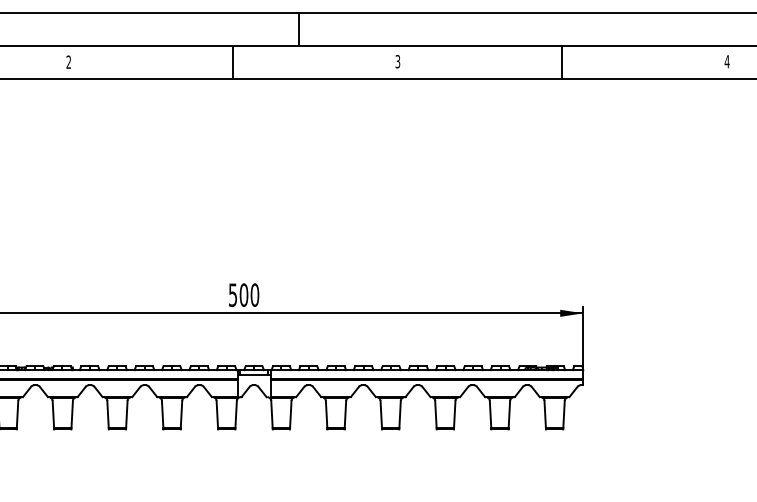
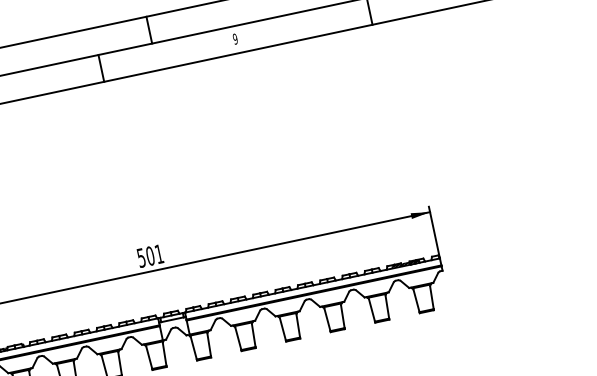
text: (397, 61) -> (235, 39), 3 -> 9
text: (254, 294) -> (158, 253), 500 -> 501

